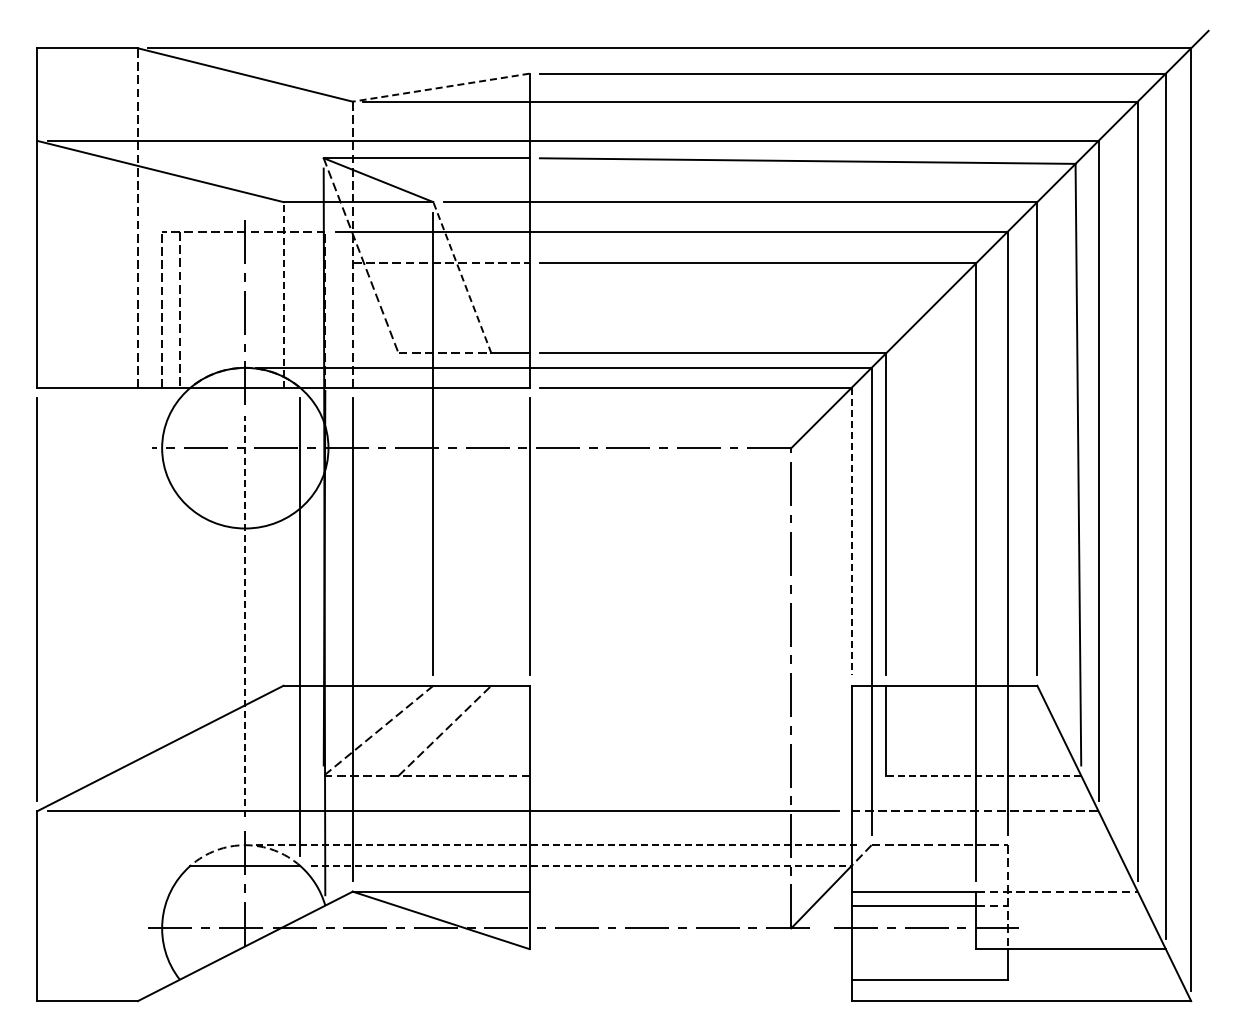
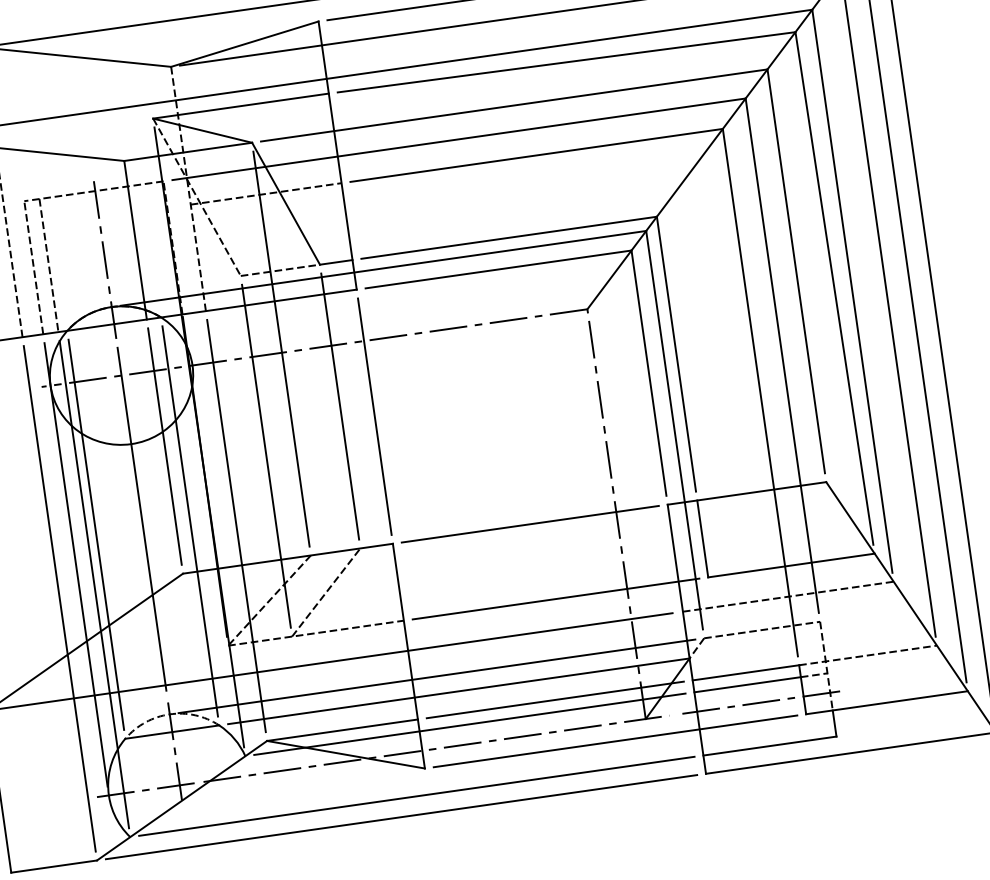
line: (440, 87) -> (244, 44), dashed -> solid
line: (462, 277) -> (286, 203), dashed -> solid
line: (283, 295) -> (135, 240), dashed -> solid
line: (491, 519) -> (340, 406), added
line: (851, 531) -> (648, 373), dashed -> solid
line: (283, 536) -> (164, 446), added
line: (398, 564) -> (266, 456), added
line: (245, 616) -> (142, 519), dashed -> solid
line: (190, 626) -> (96, 534), added
line: (162, 657) -> (76, 564), added
line: (179, 683) -> (93, 584), added
line: (690, 685) -> (530, 524), added
line: (137, 694) -> (59, 598), added
line: (707, 775) -> (555, 598), added
line: (983, 775) -> (791, 565), dashed -> solid
line: (558, 845) -> (437, 676), dashed -> solid
line: (581, 865) -> (459, 690), dashed -> solid
line: (690, 891) -> (555, 699), added
line: (588, 905) -> (469, 724), added
line: (752, 949) -> (615, 741), added
line: (515, 979) -> (416, 796), added
line: (494, 1001) -> (401, 817), added

